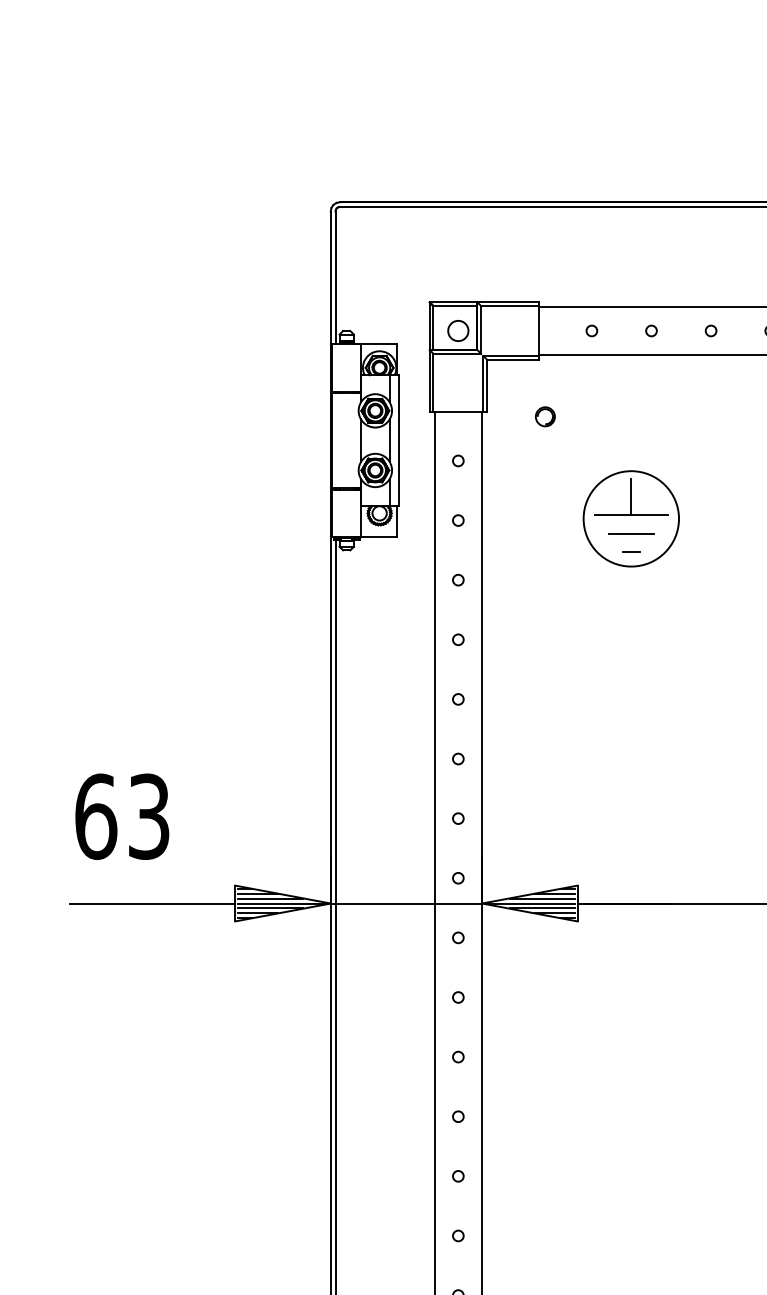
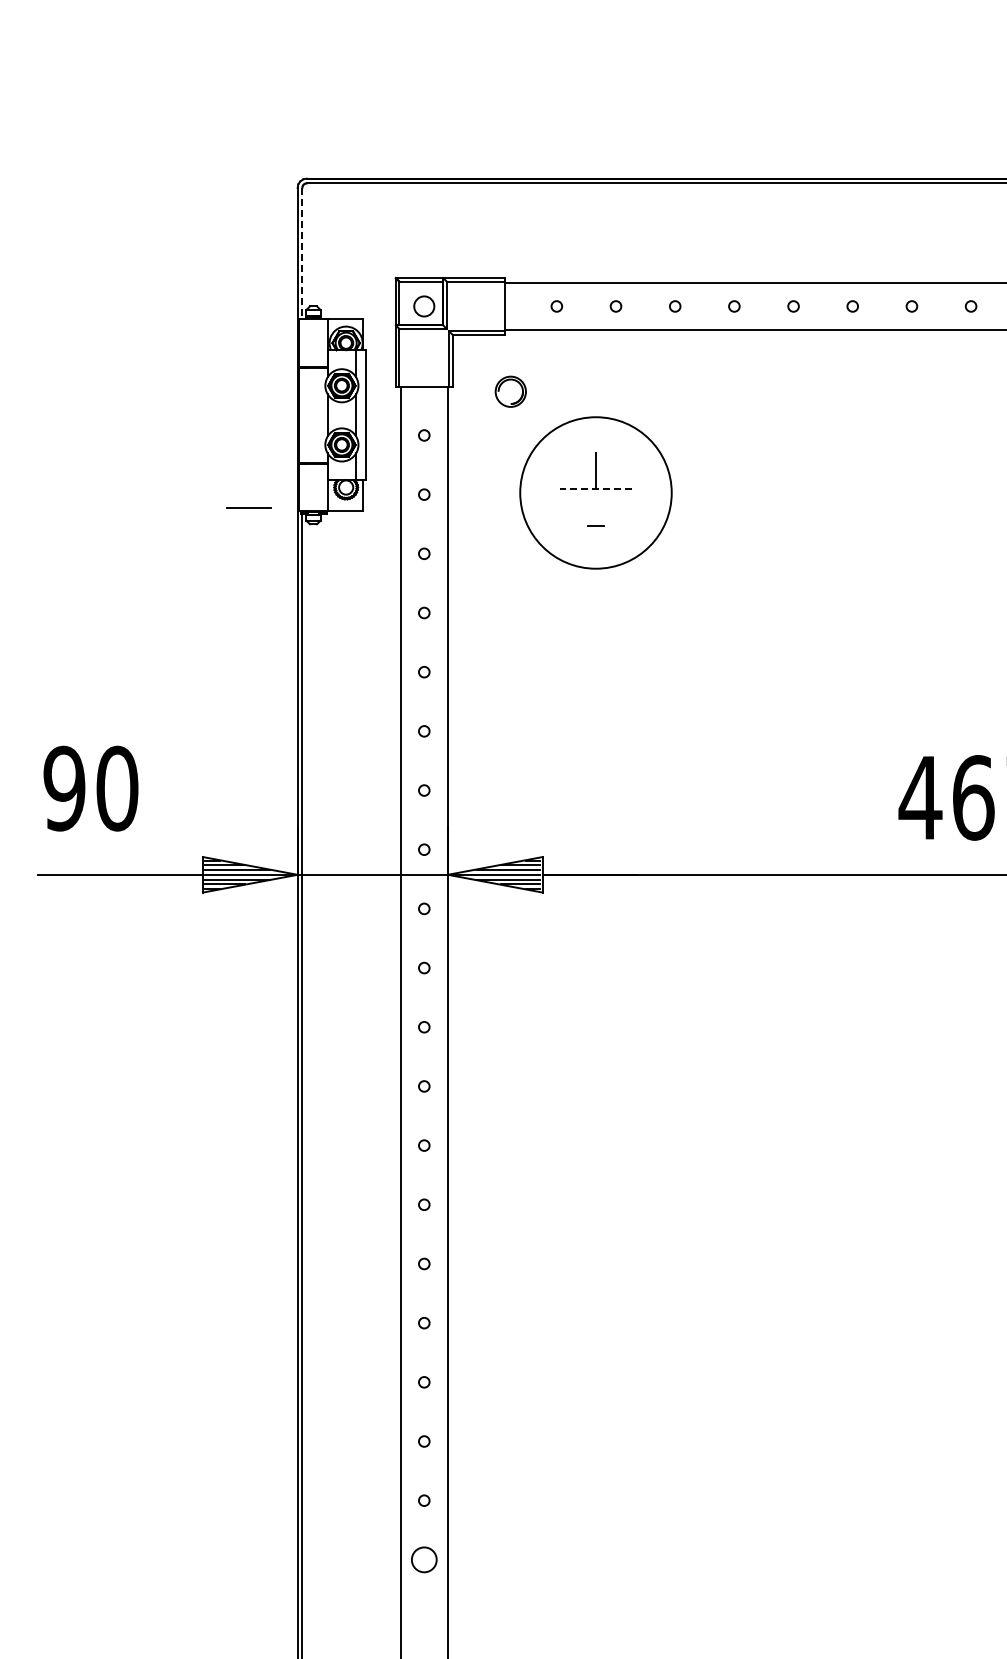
line: (335, 277) -> (302, 253), solid -> dashed
circle: (545, 416) -> (510, 391), size x1.6
line: (630, 515) -> (595, 489), solid -> dashed
circle: (630, 518) -> (595, 492), size x1.6
line: (630, 533) -> (248, 507), moved
text: (122, 816) -> (90, 788), 63 -> 90

